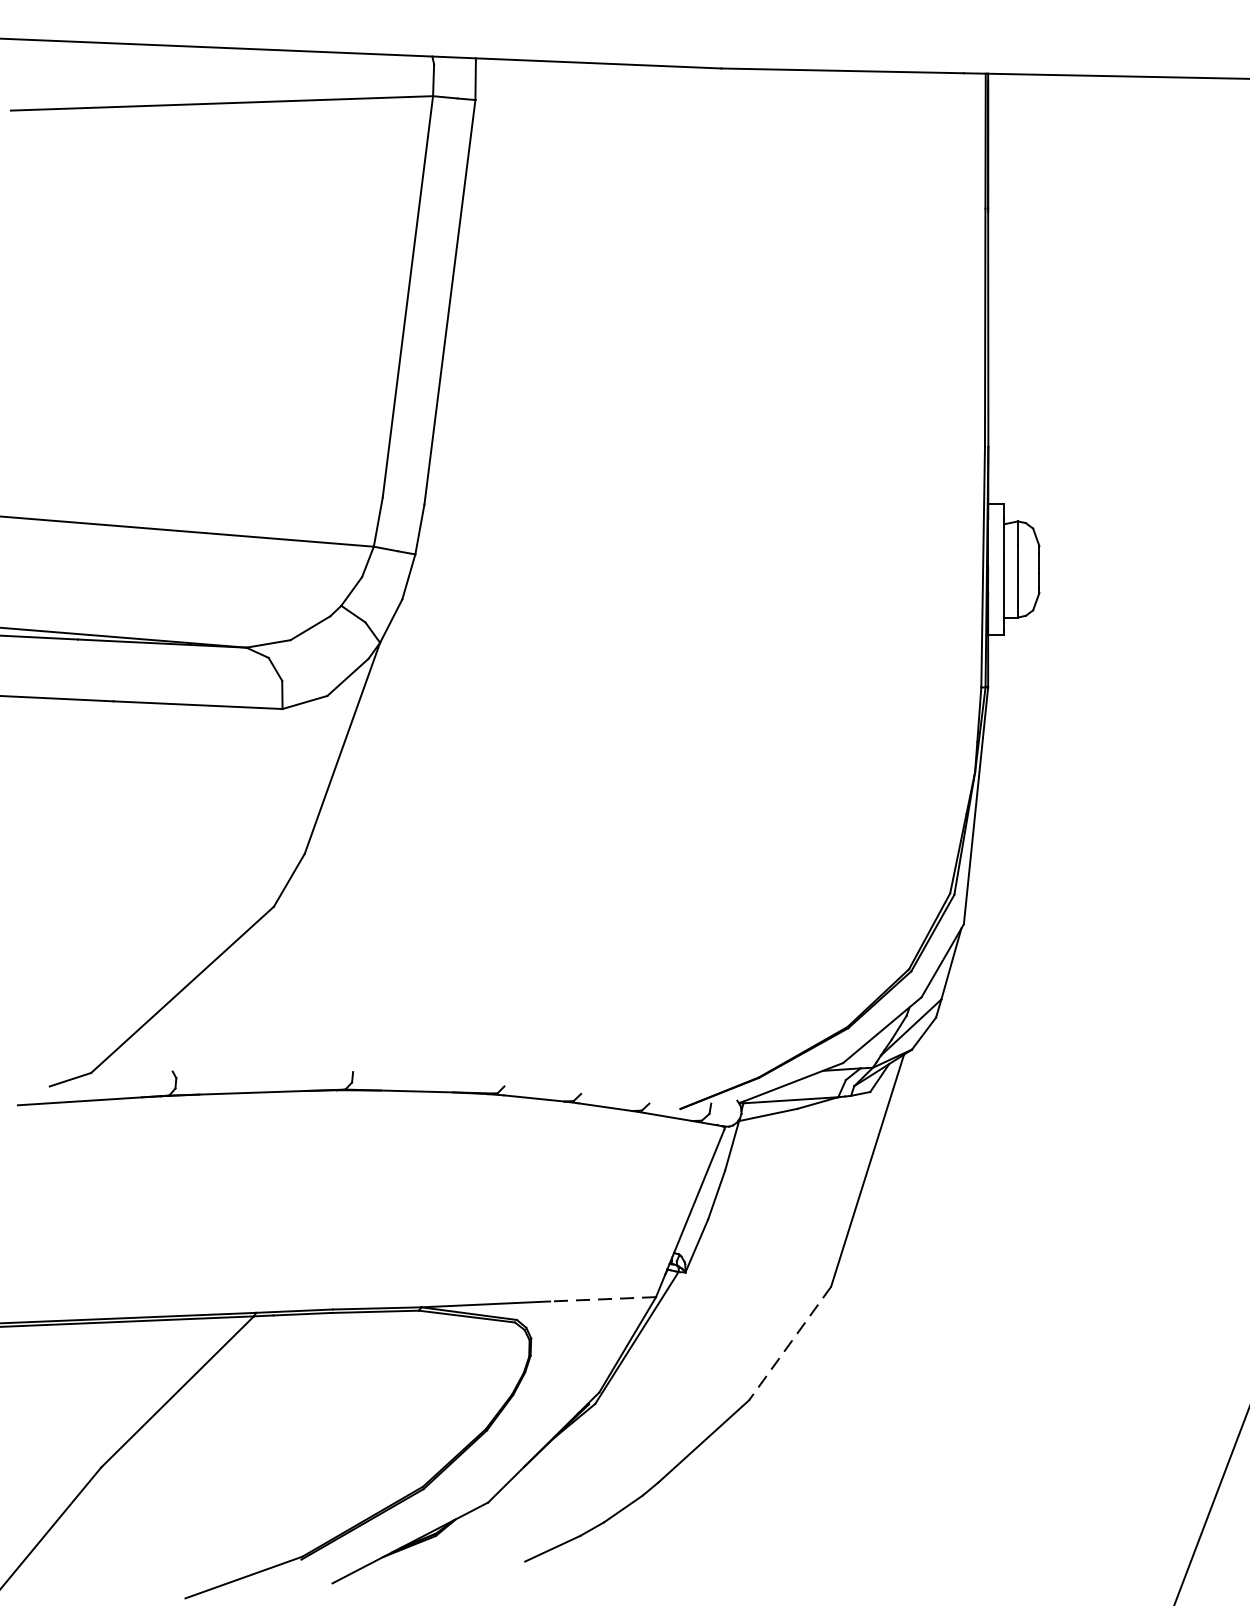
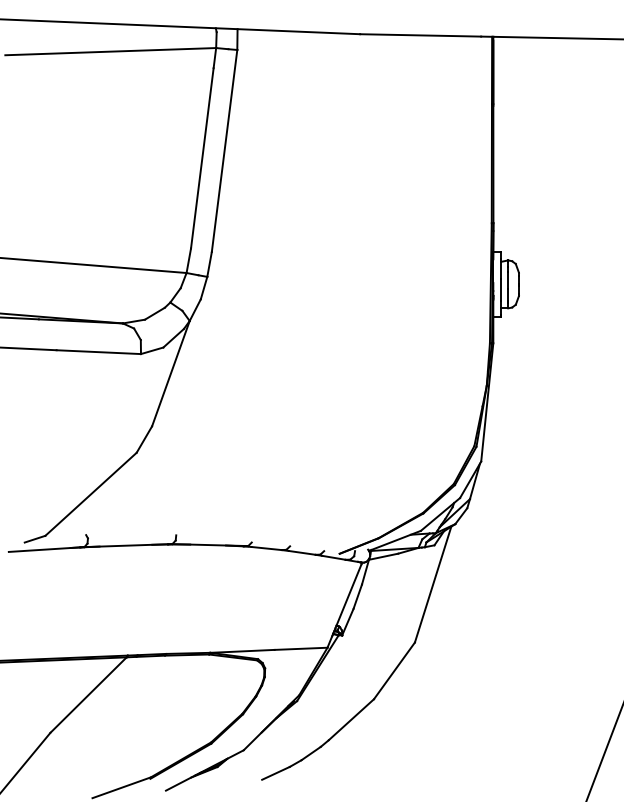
line: (601, 1298) -> (300, 648), dashed -> solid
line: (790, 1342) -> (394, 670), dashed -> solid

